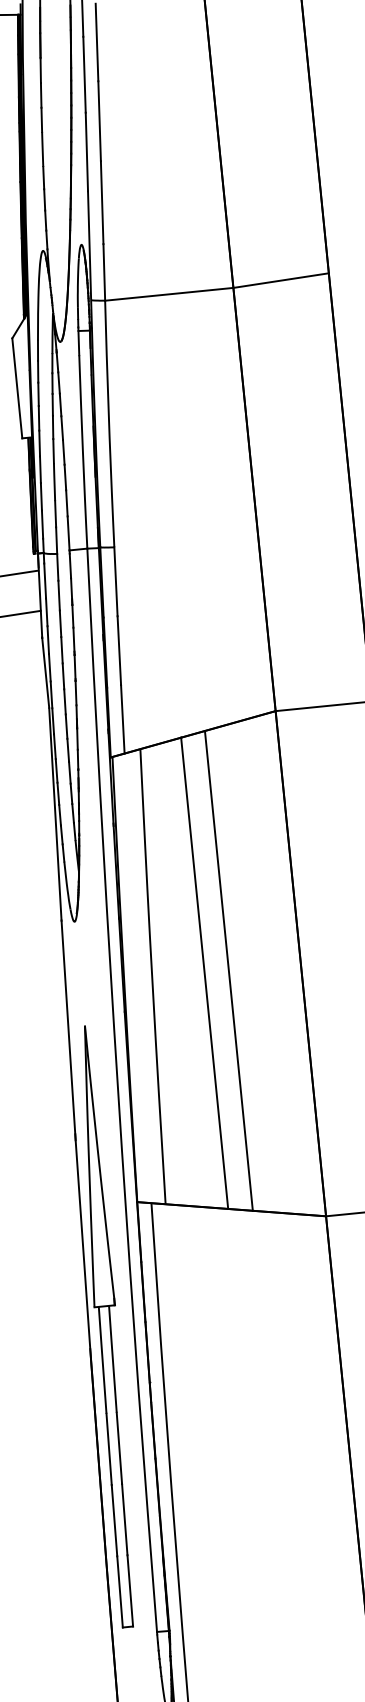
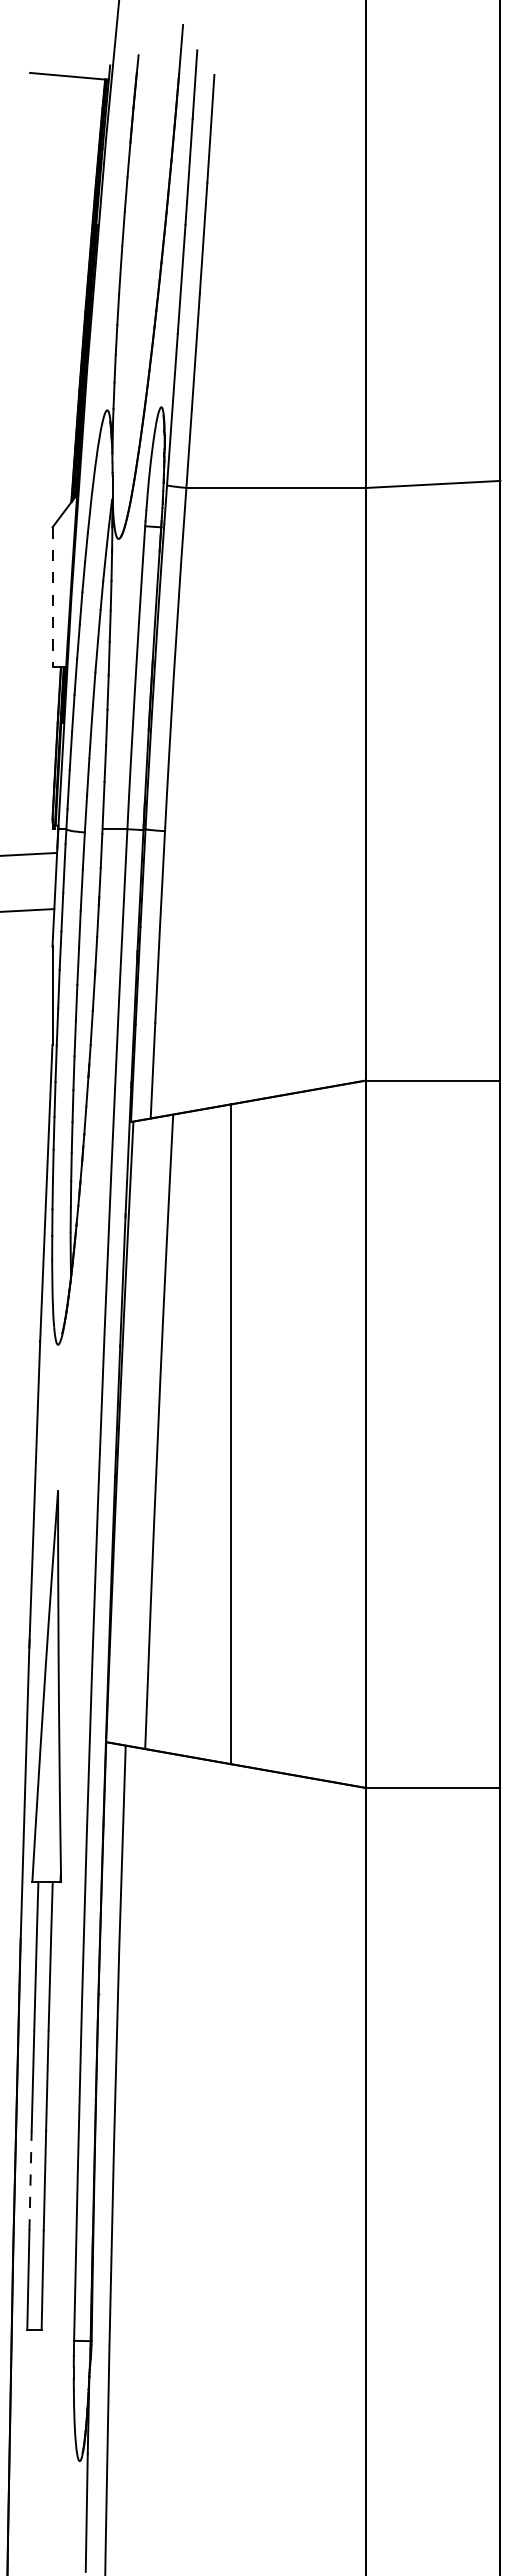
line: (17, 388) -> (52, 597), solid -> dashed
line: (229, 971) -> (265, 1434), removed
line: (114, 1520) -> (30, 2180), solid -> dashed

